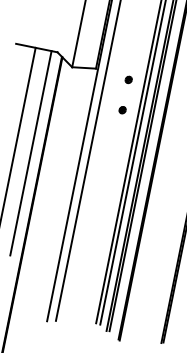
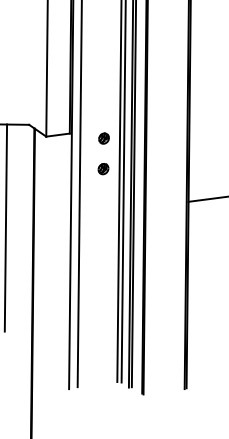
part: (128, 79) -> (103, 138), size x1.6
part: (122, 110) -> (103, 169), size x1.6
line: (30, 152) -> (21, 227), removed

